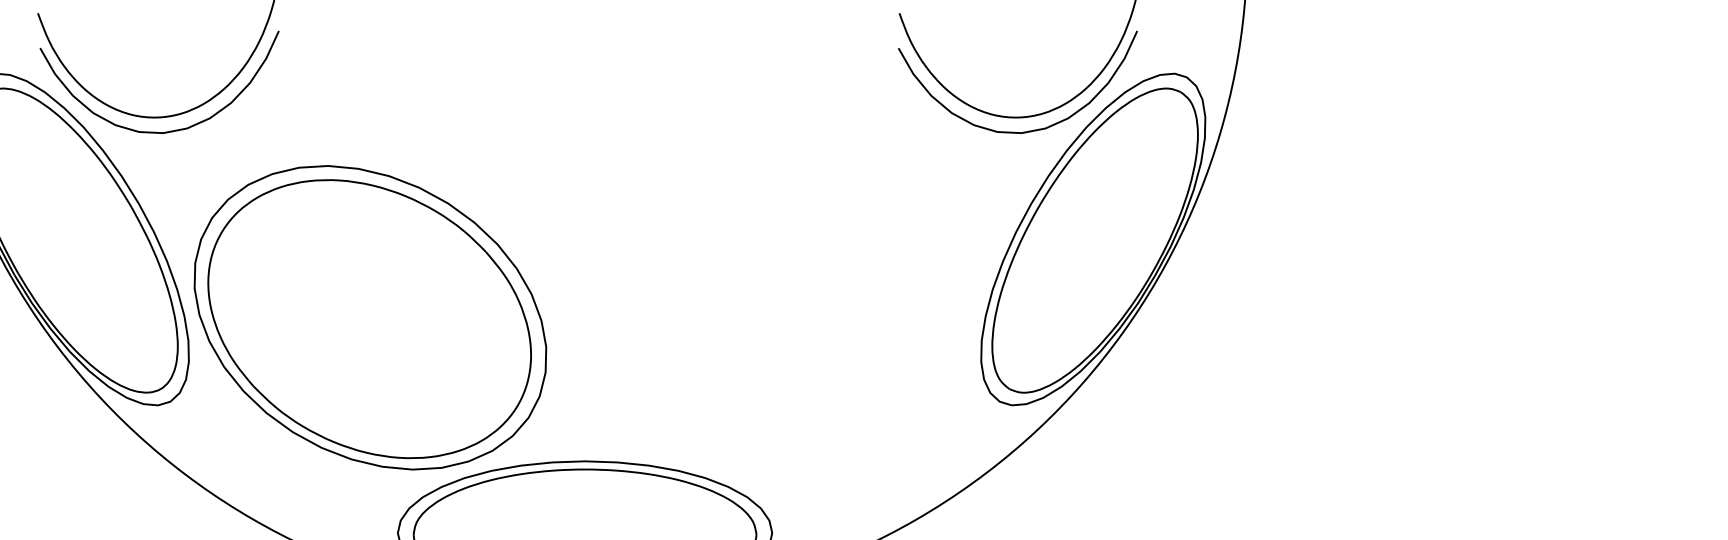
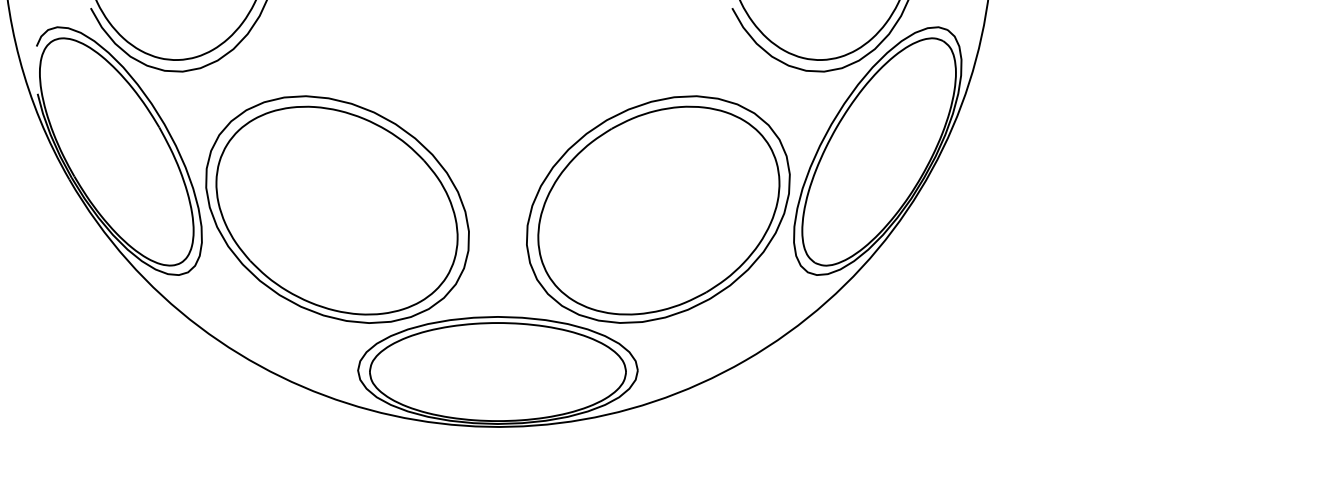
part: (799, 317) -> (658, 209), added

